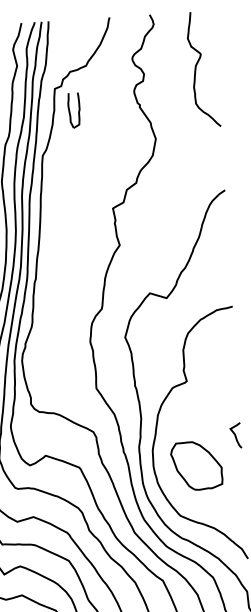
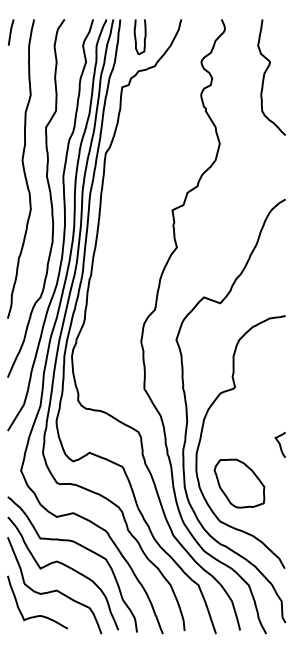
part: (73, 110) -> (139, 37), moved
part: (196, 465) -> (239, 483), moved

